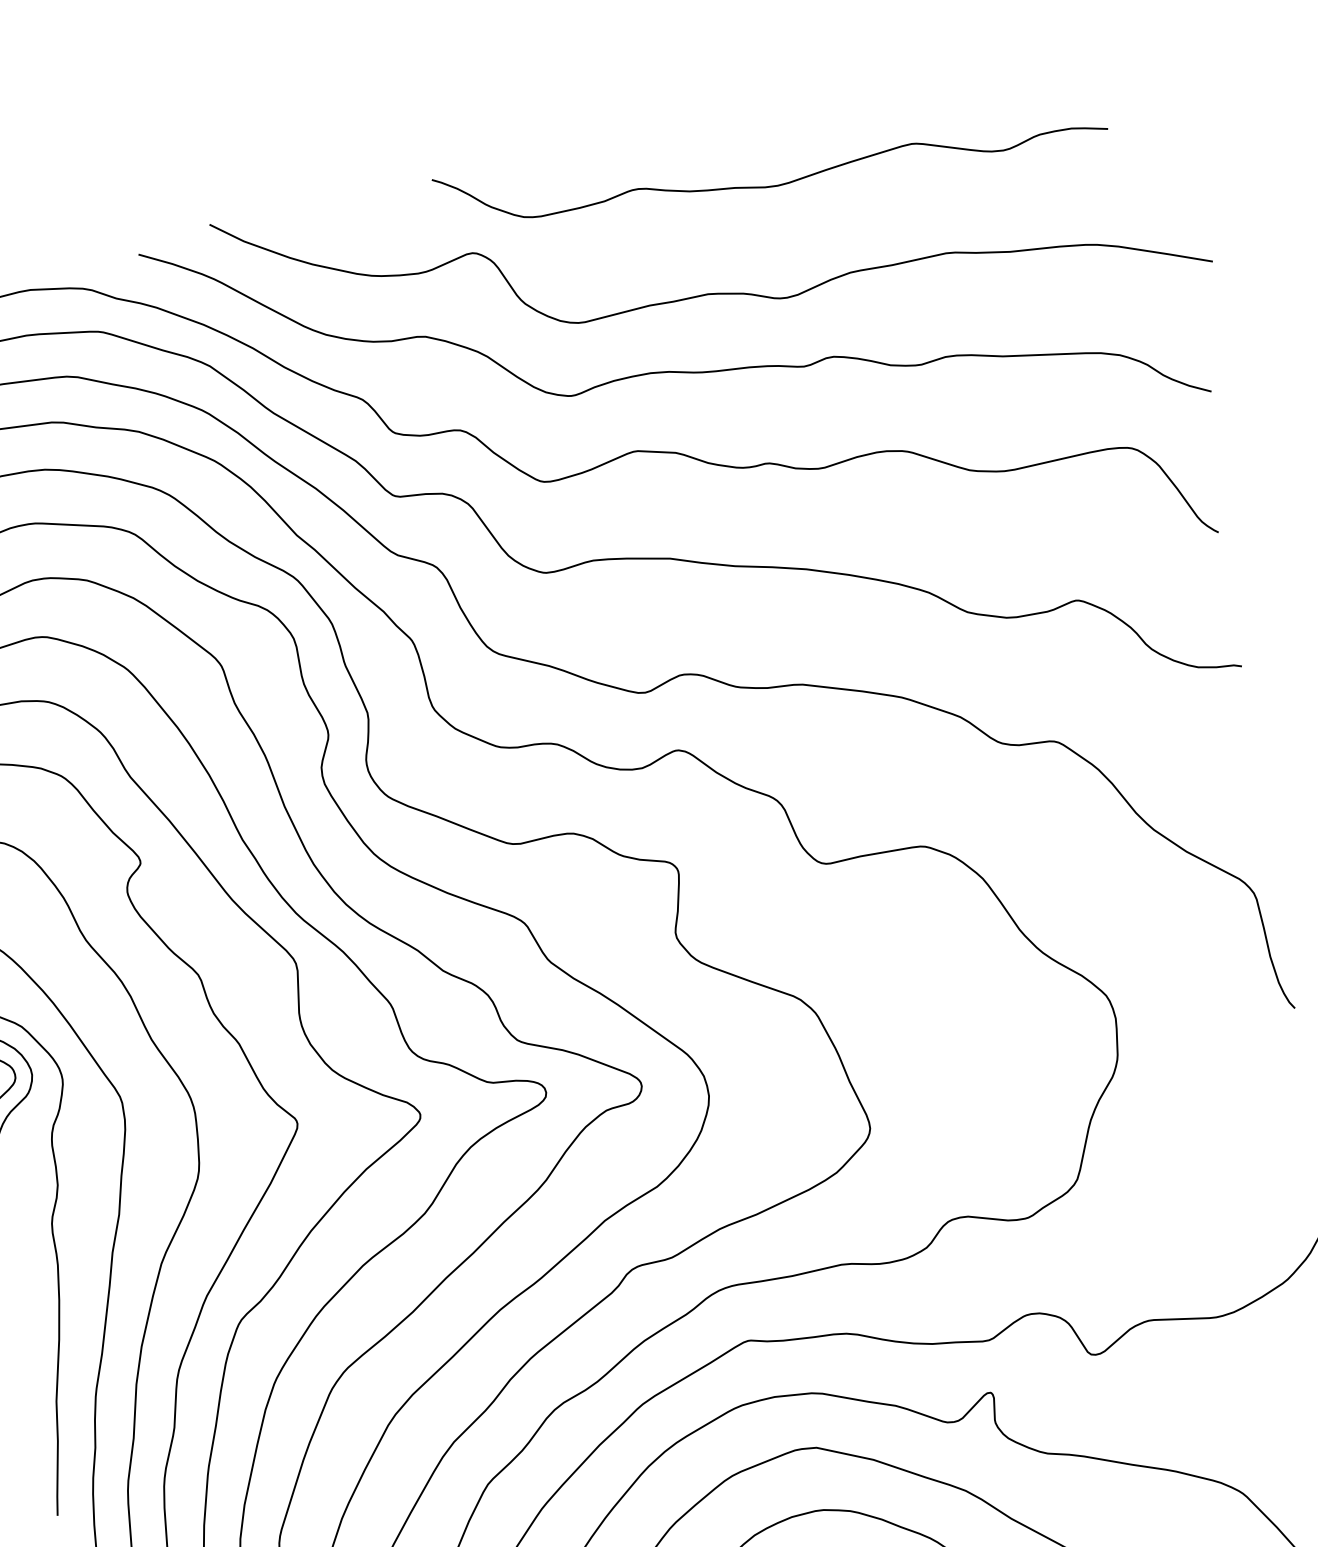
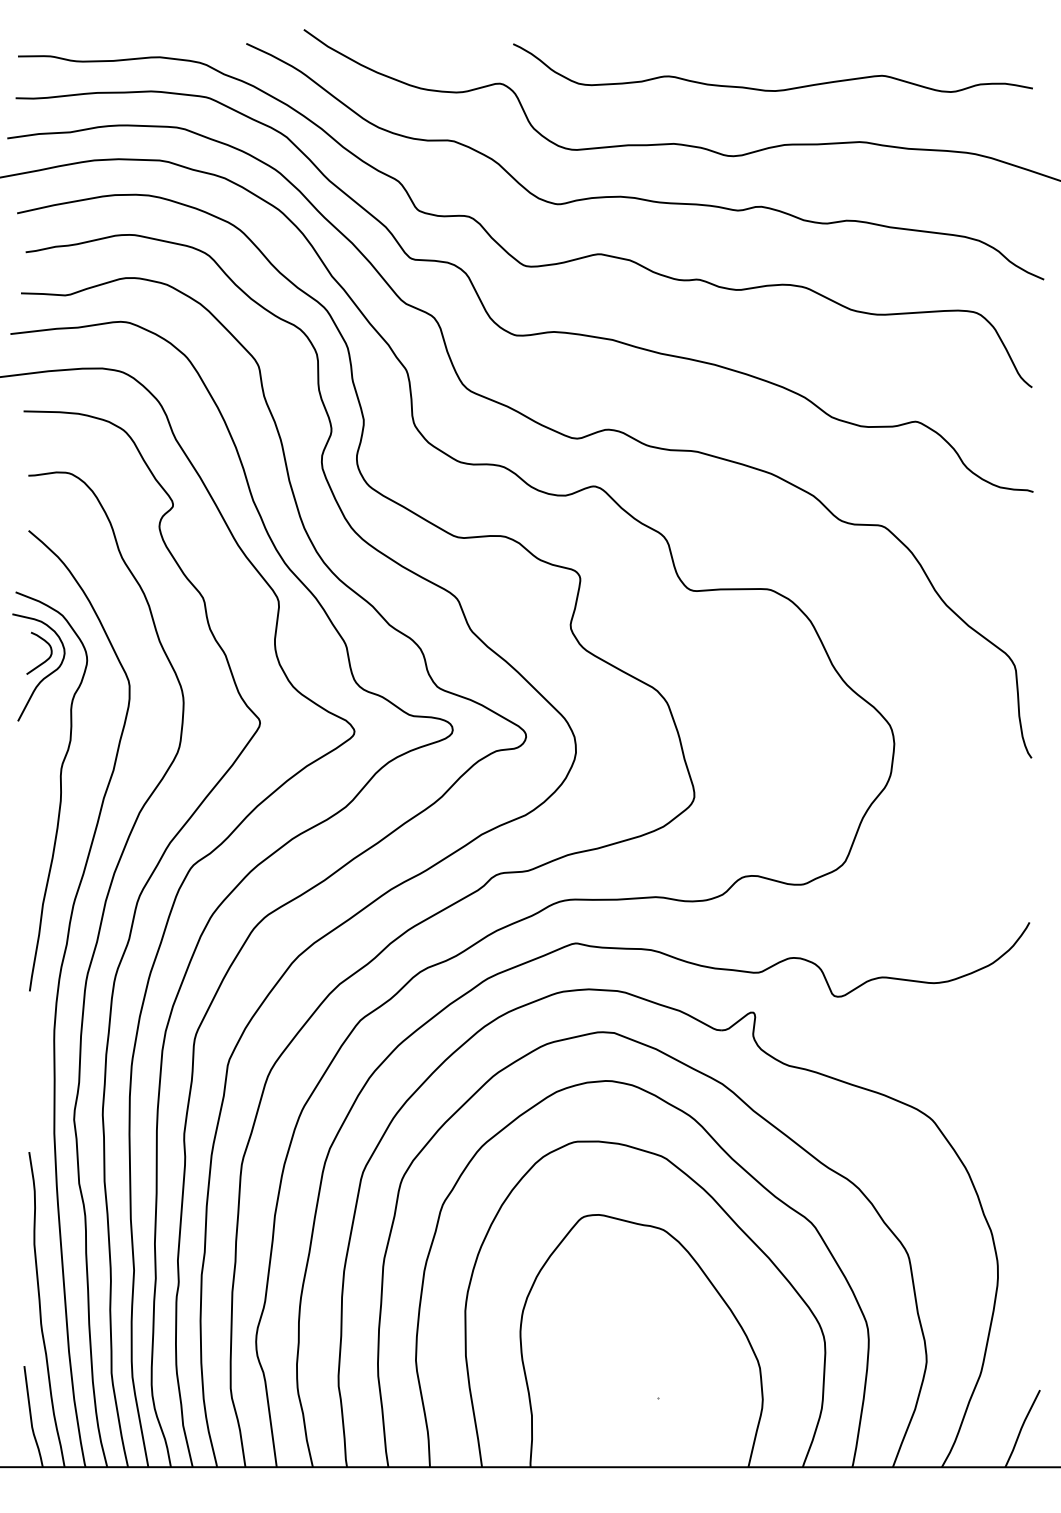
curve: (768, 185) -> (768, 89), moved

